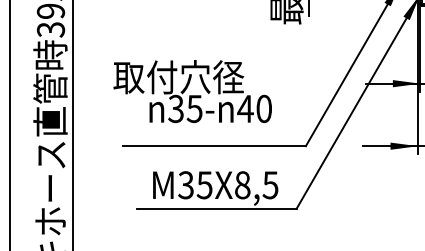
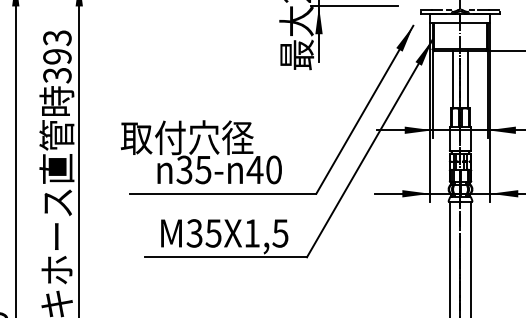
text: (191, 91) -> (200, 152), moved
text: (243, 185) -> (252, 233), M35X8,5 -> M35X1,5

